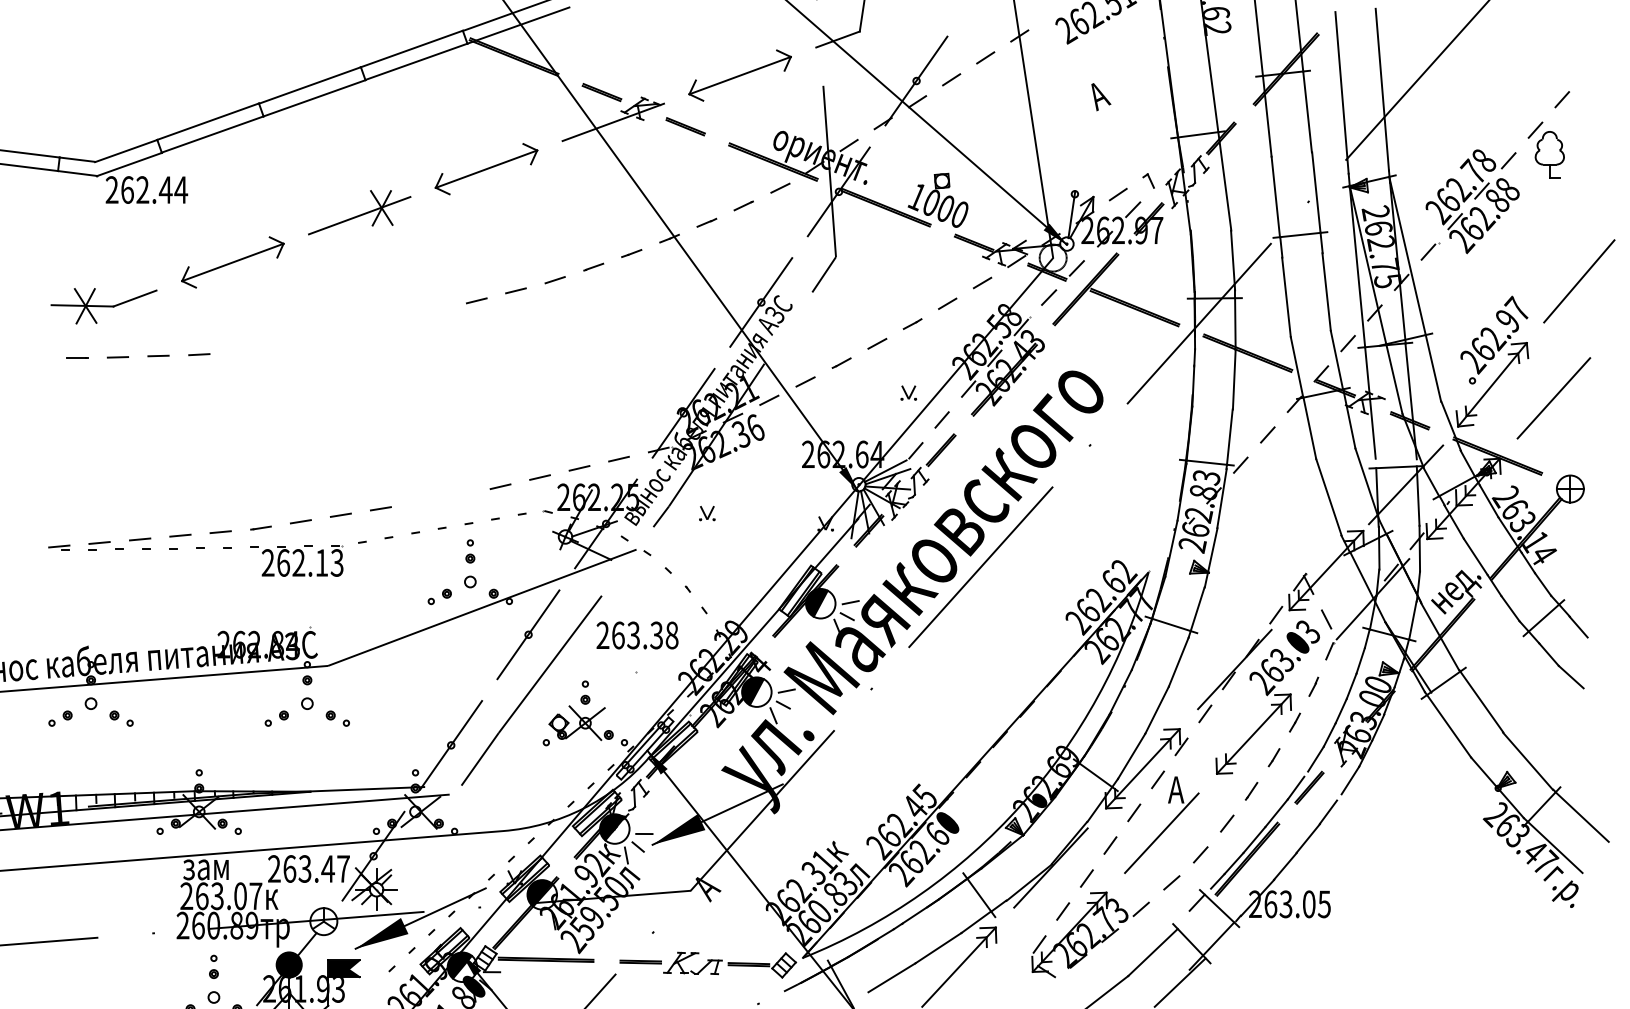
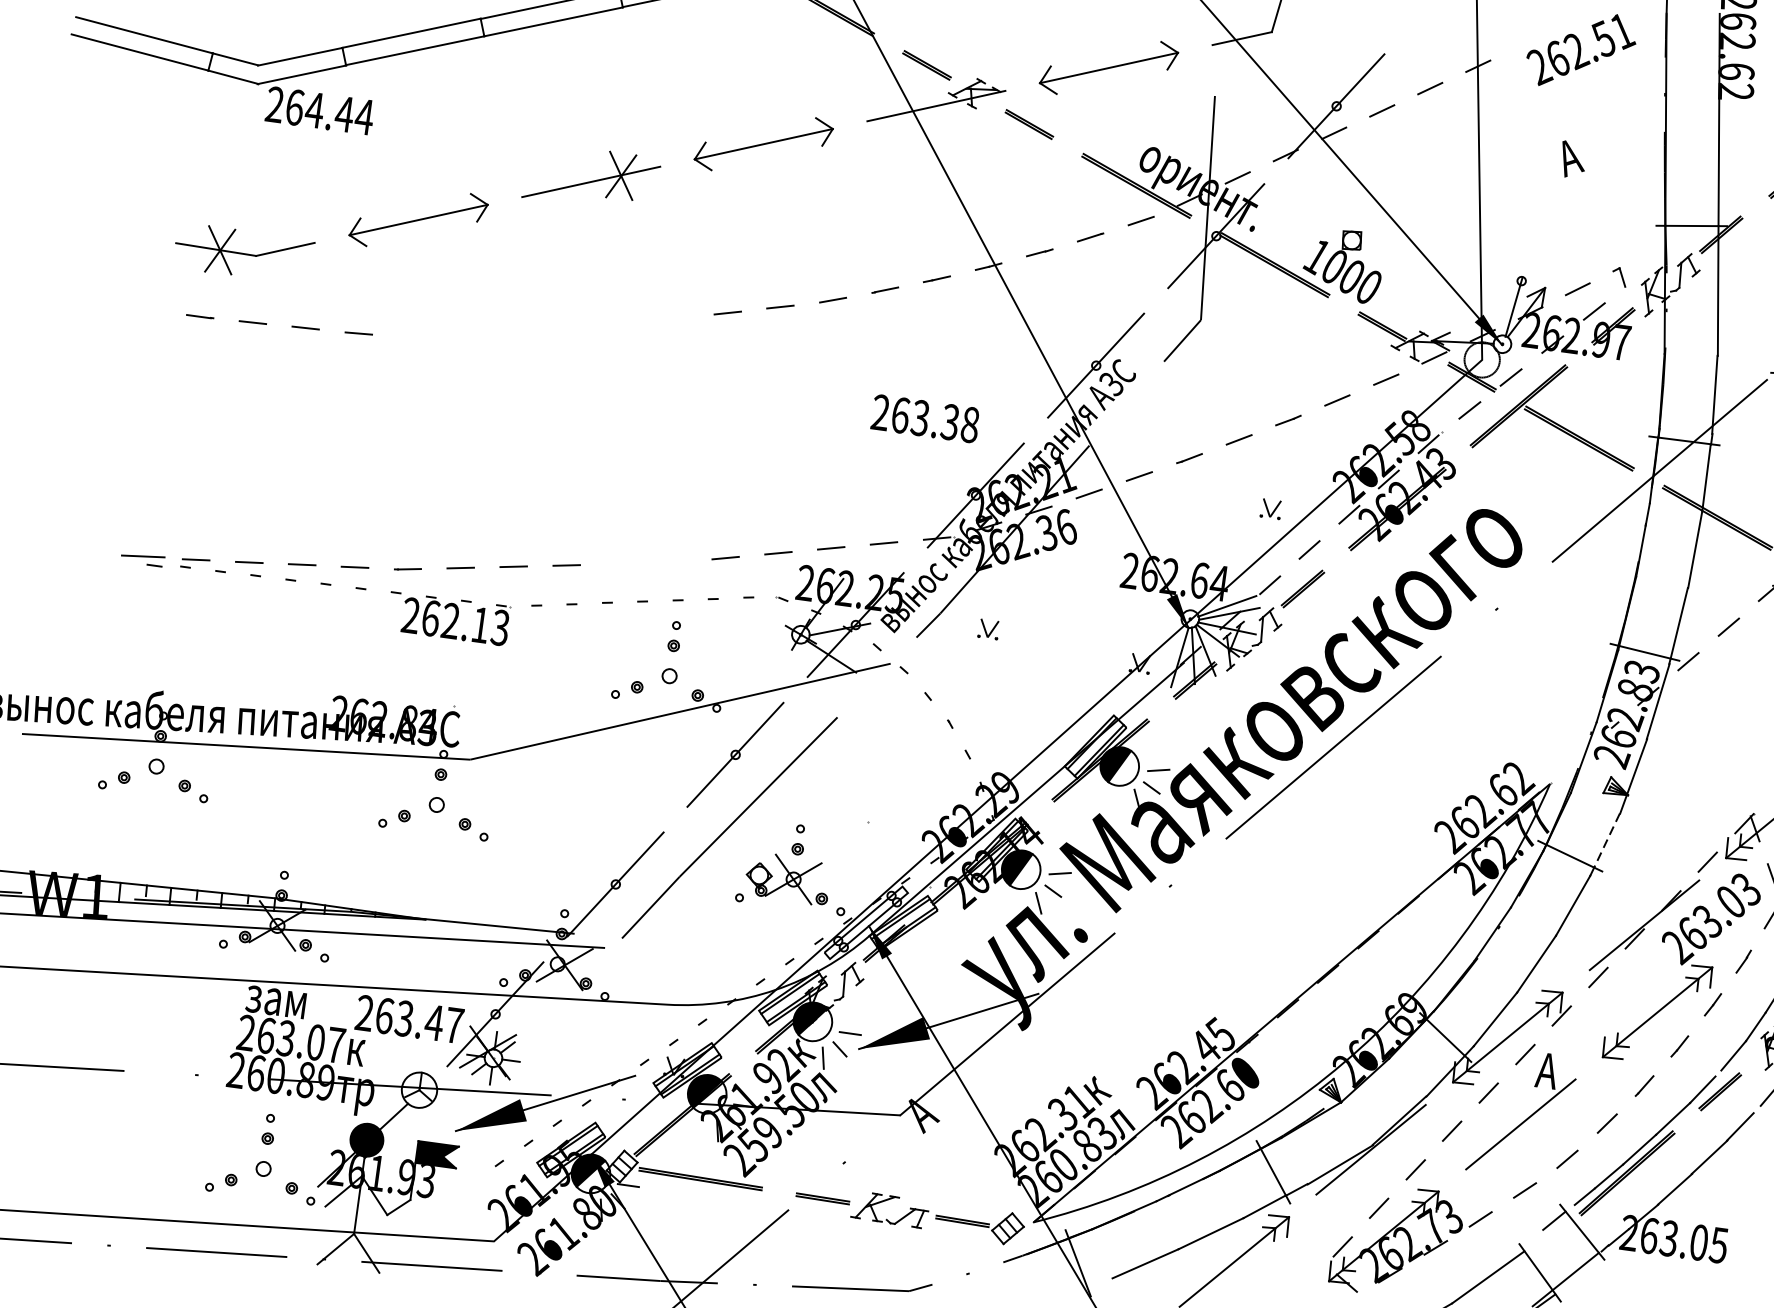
text: (142, 189) -> (314, 109), 262.44 -> 264.44
part: (59, 547) -> (143, 558), size x1.6
line: (1197, 609) -> (1606, 840), solid -> dashed
text: (637, 635) -> (925, 418), moved

